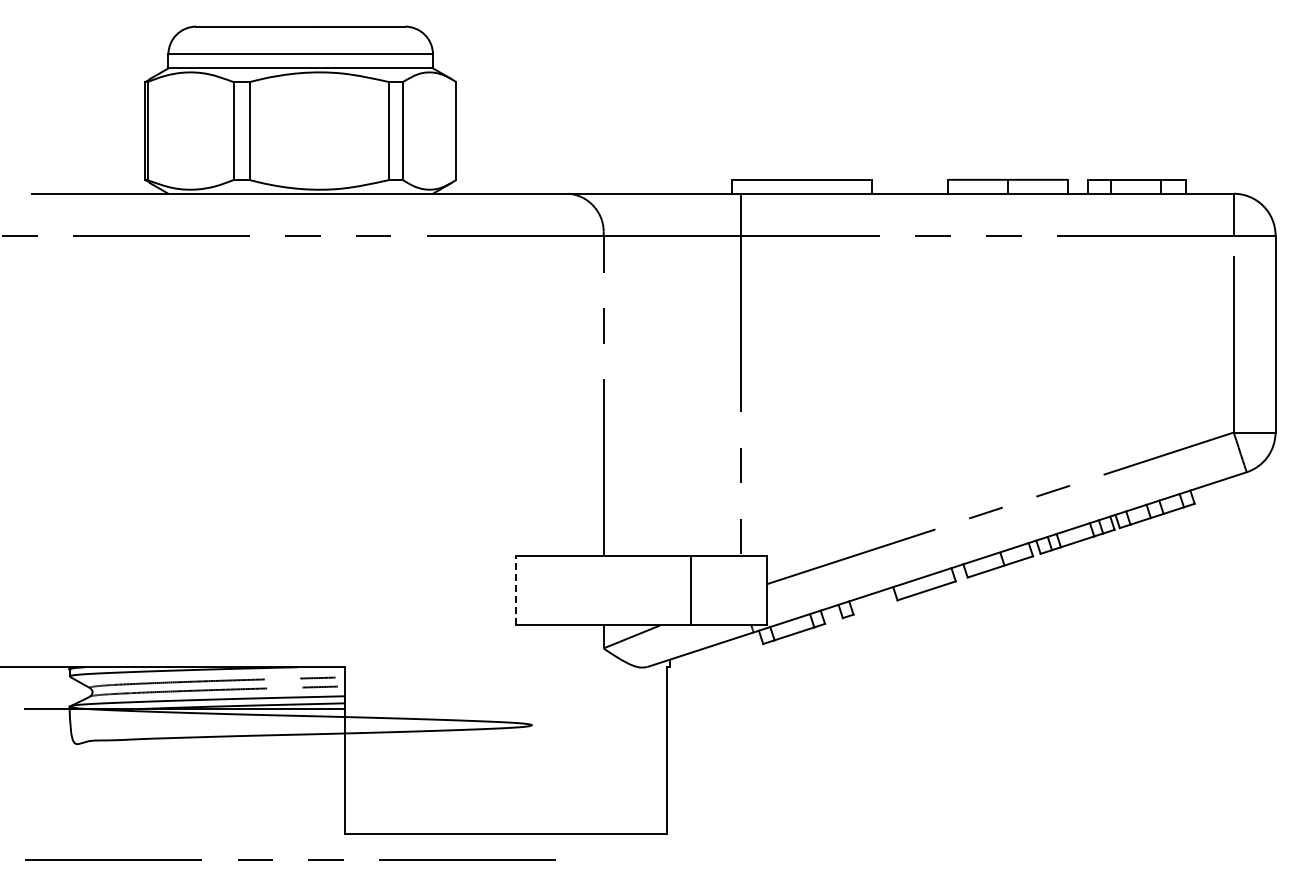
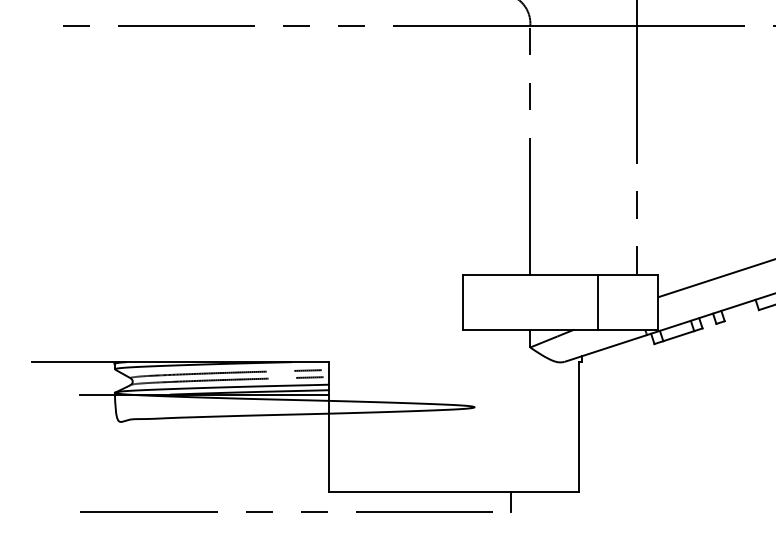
line: (516, 590) -> (462, 302), dashed -> solid
line: (579, 847) -> (511, 502), added

